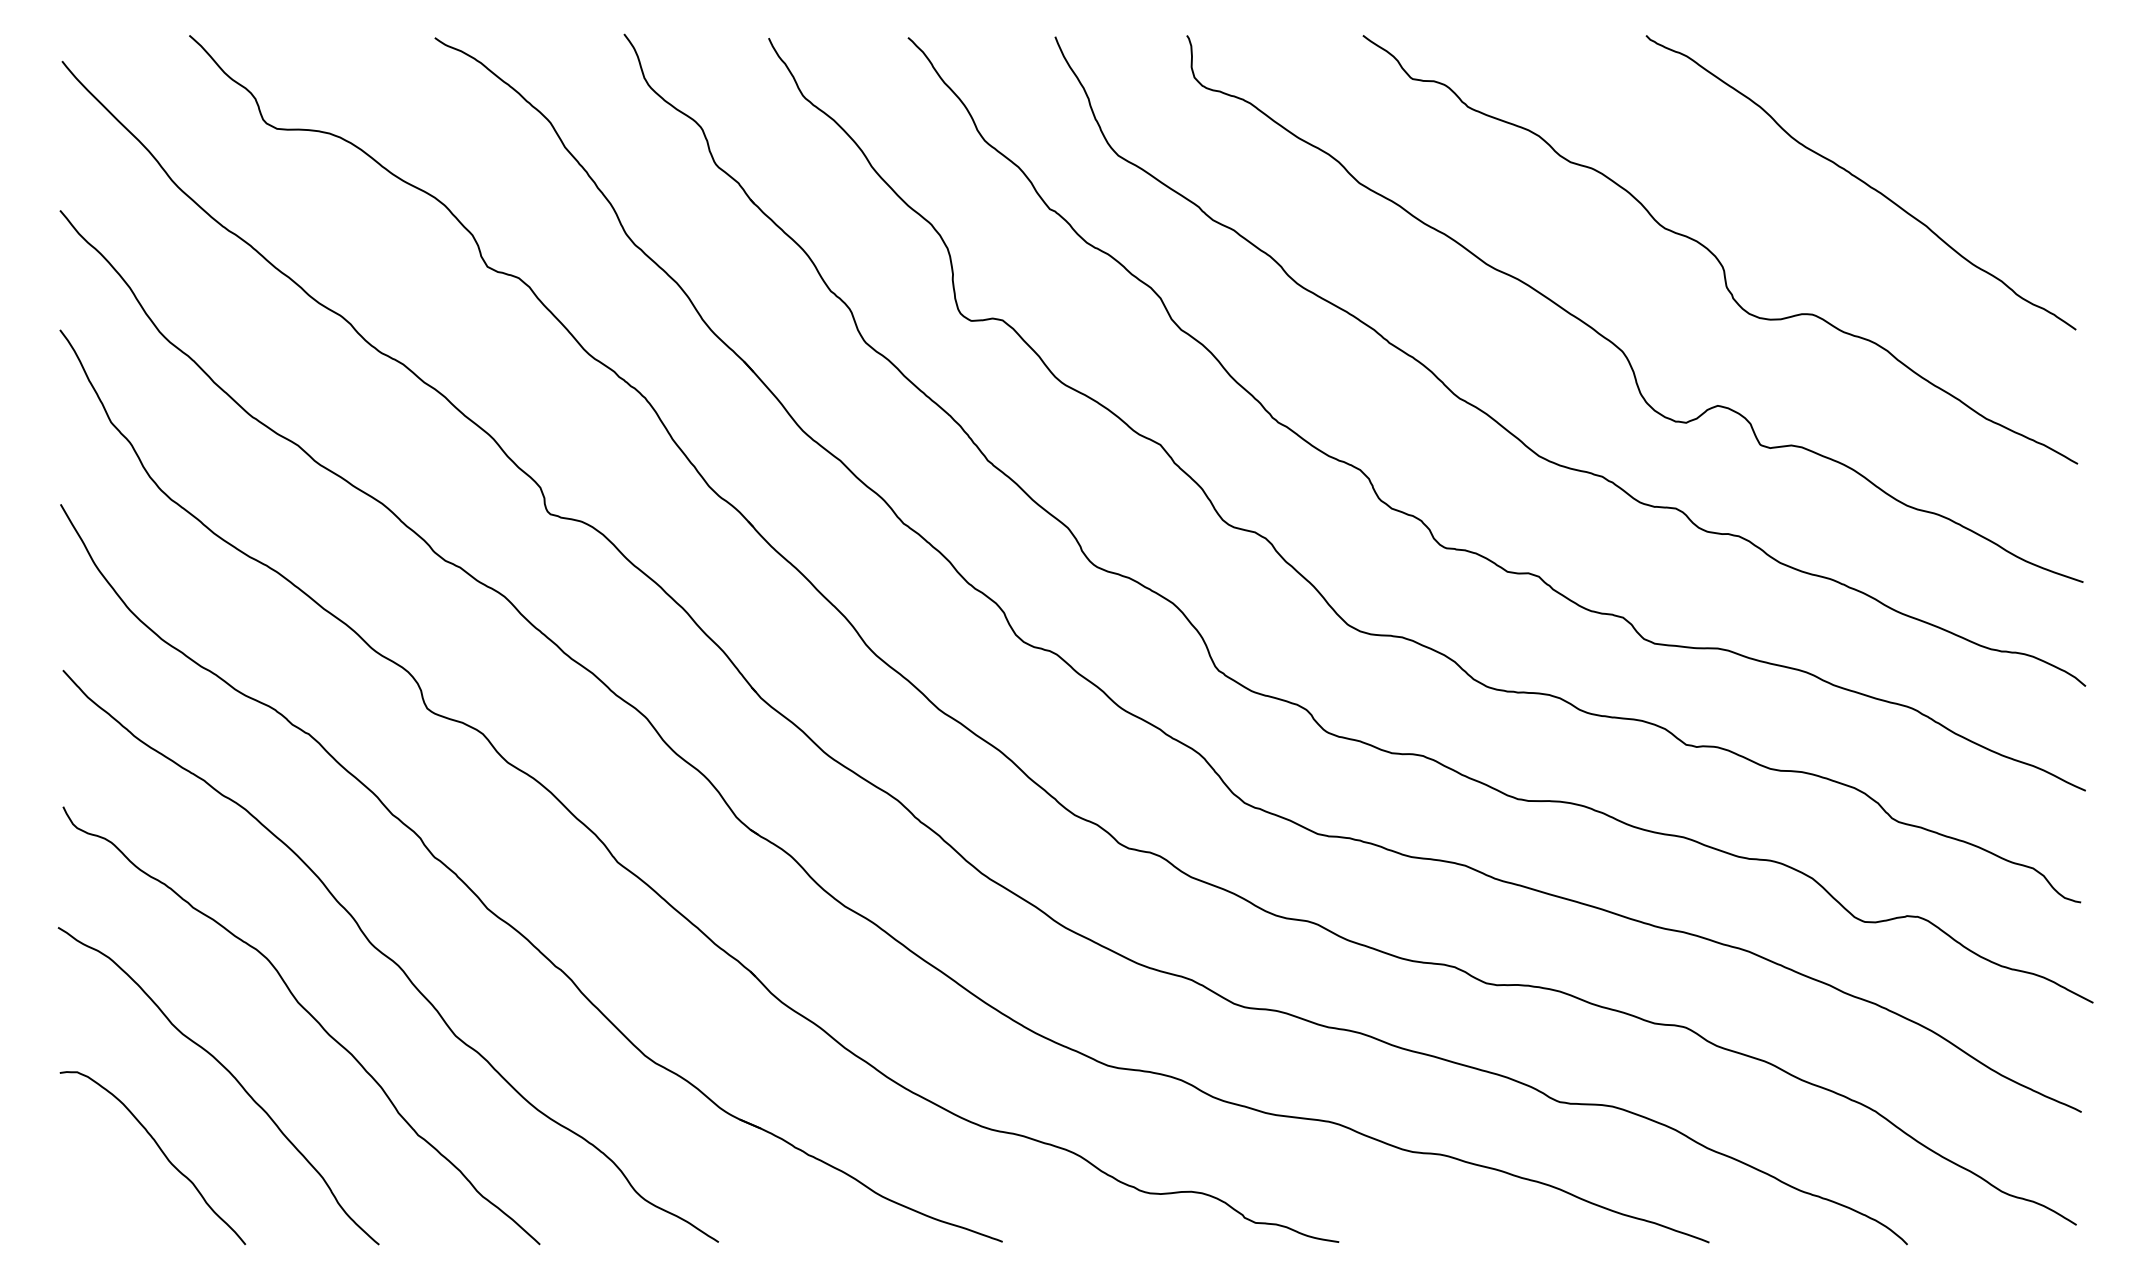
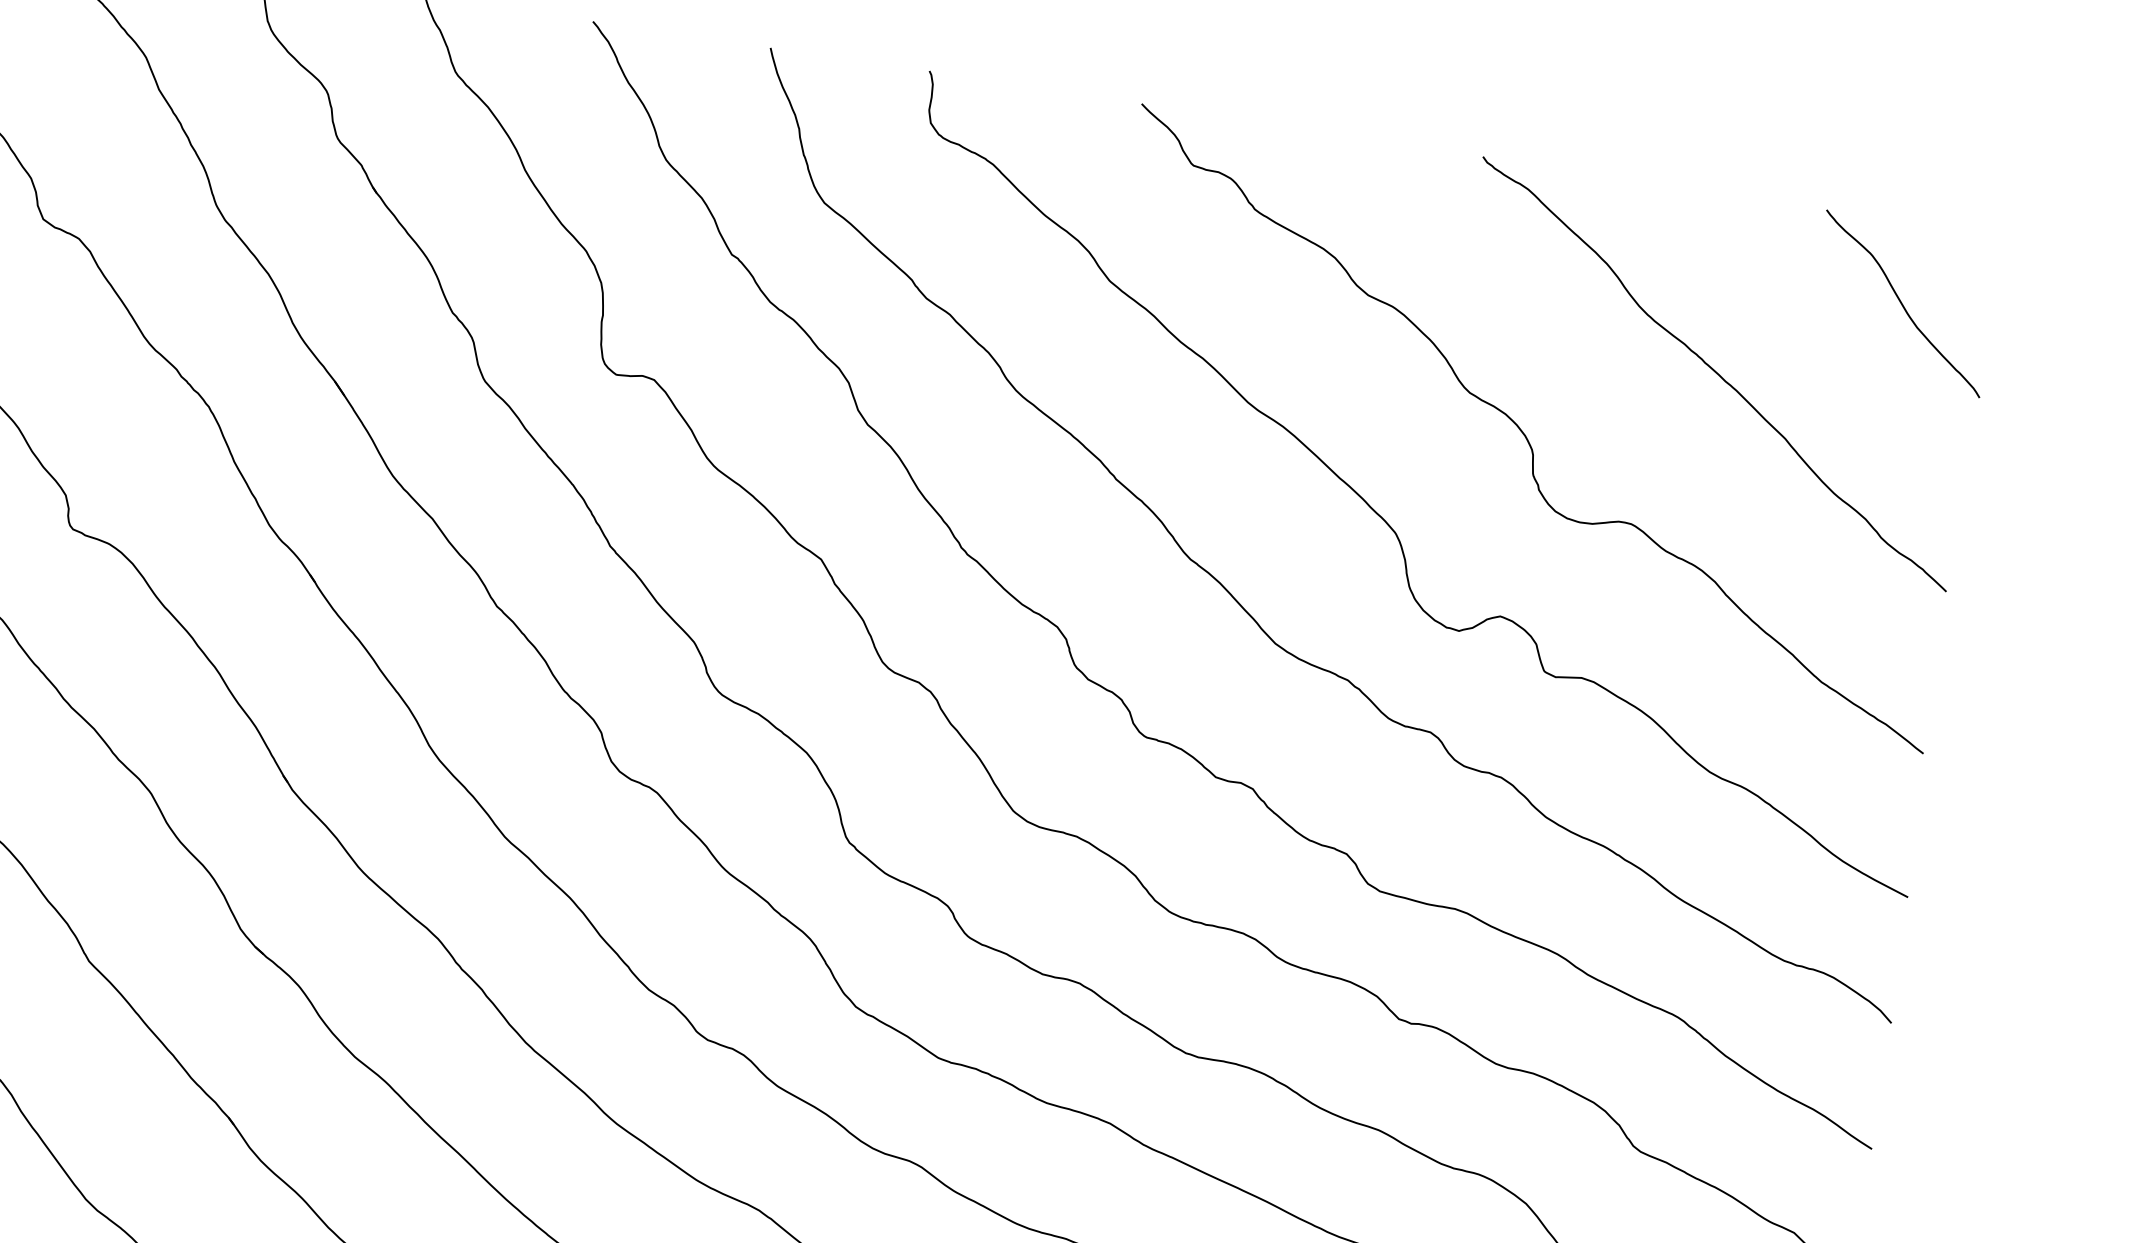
curve: (2004, 101) -> (1902, 303), added

